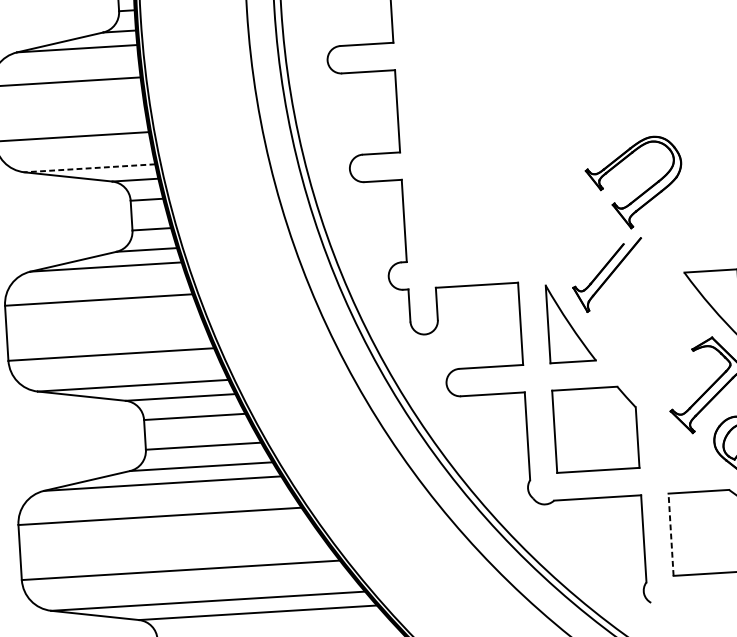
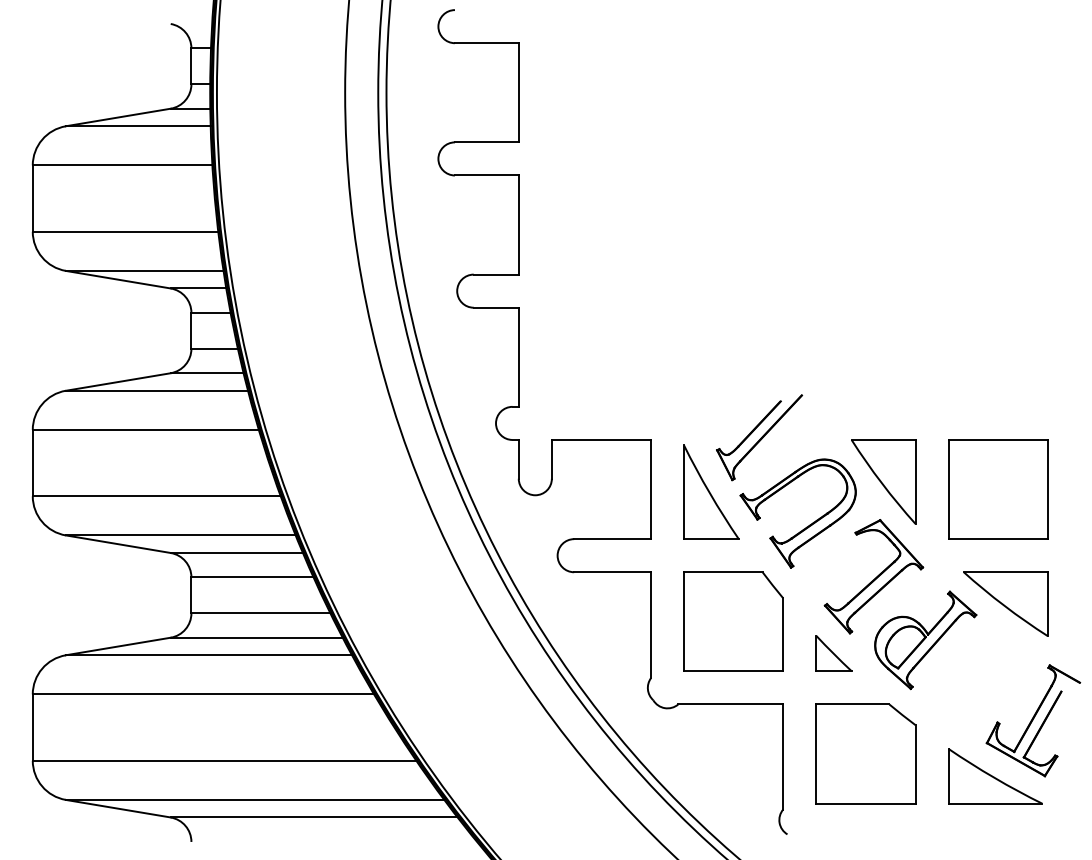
line: (89, 167) -> (144, 270), dashed -> solid
part: (641, 193) -> (806, 526), moved
part: (680, 450) -> (833, 653), added
line: (671, 535) -> (816, 754), dashed -> solid

